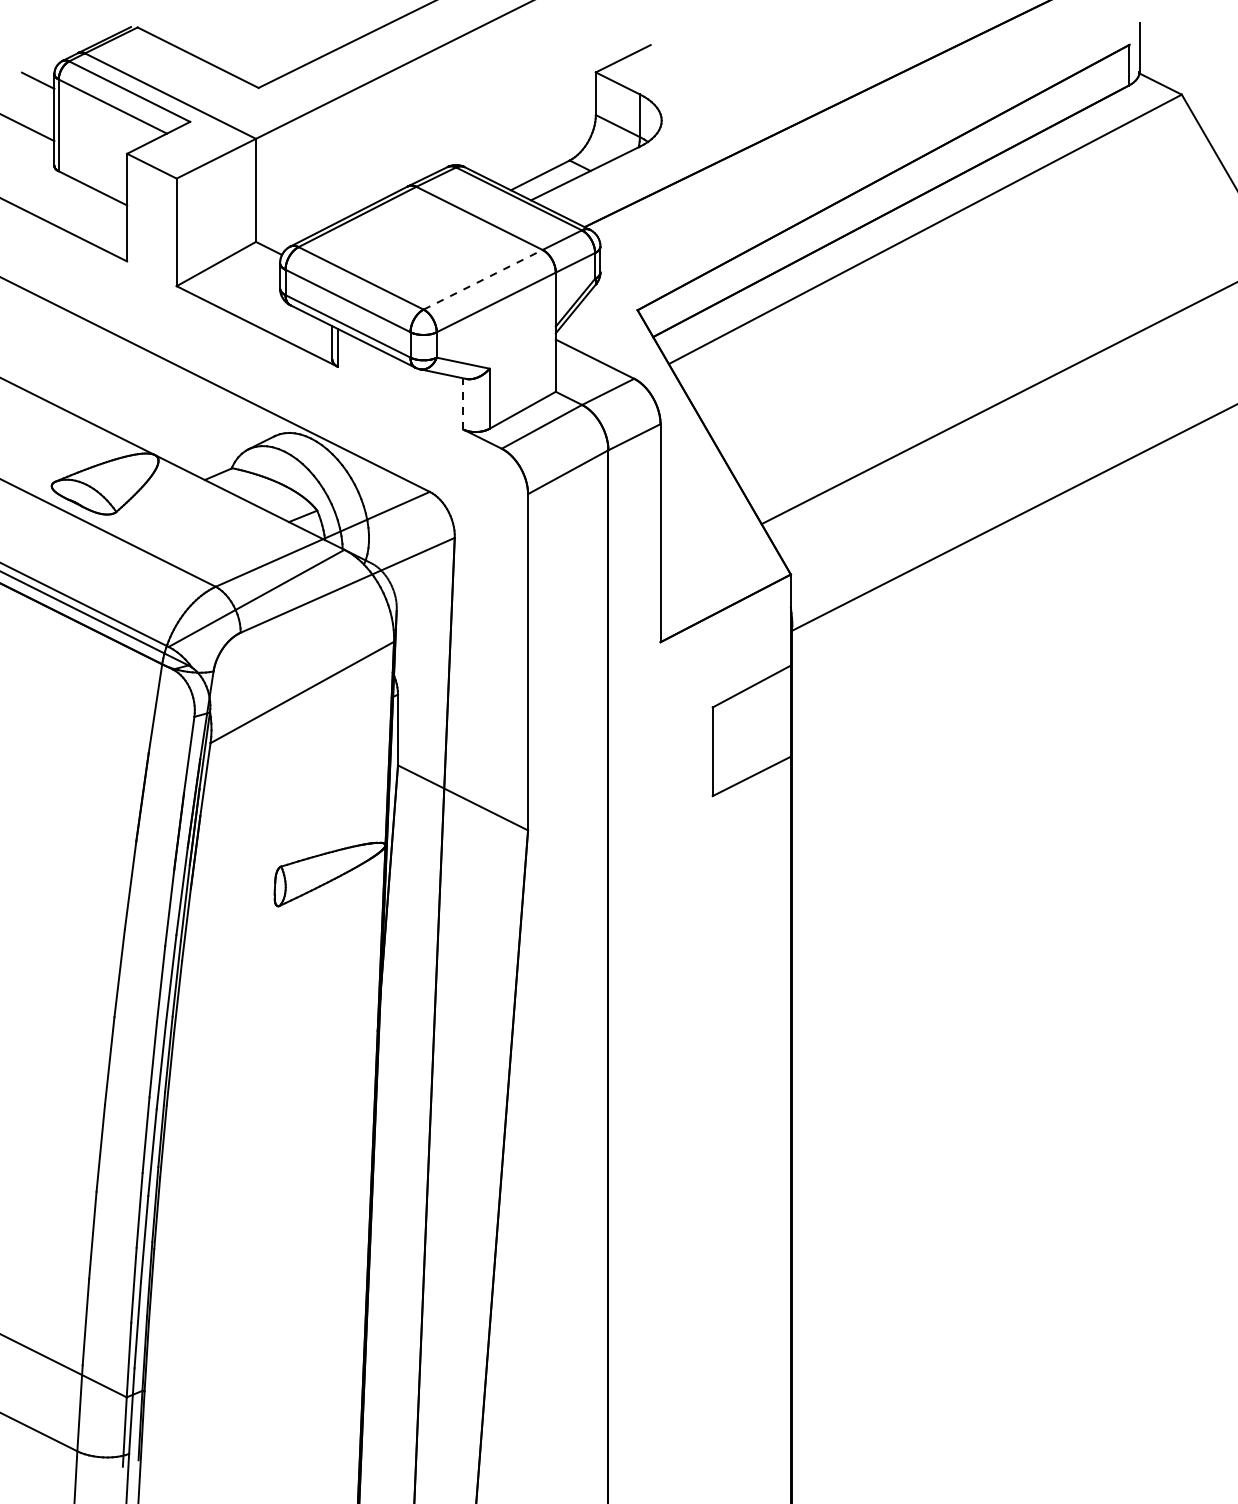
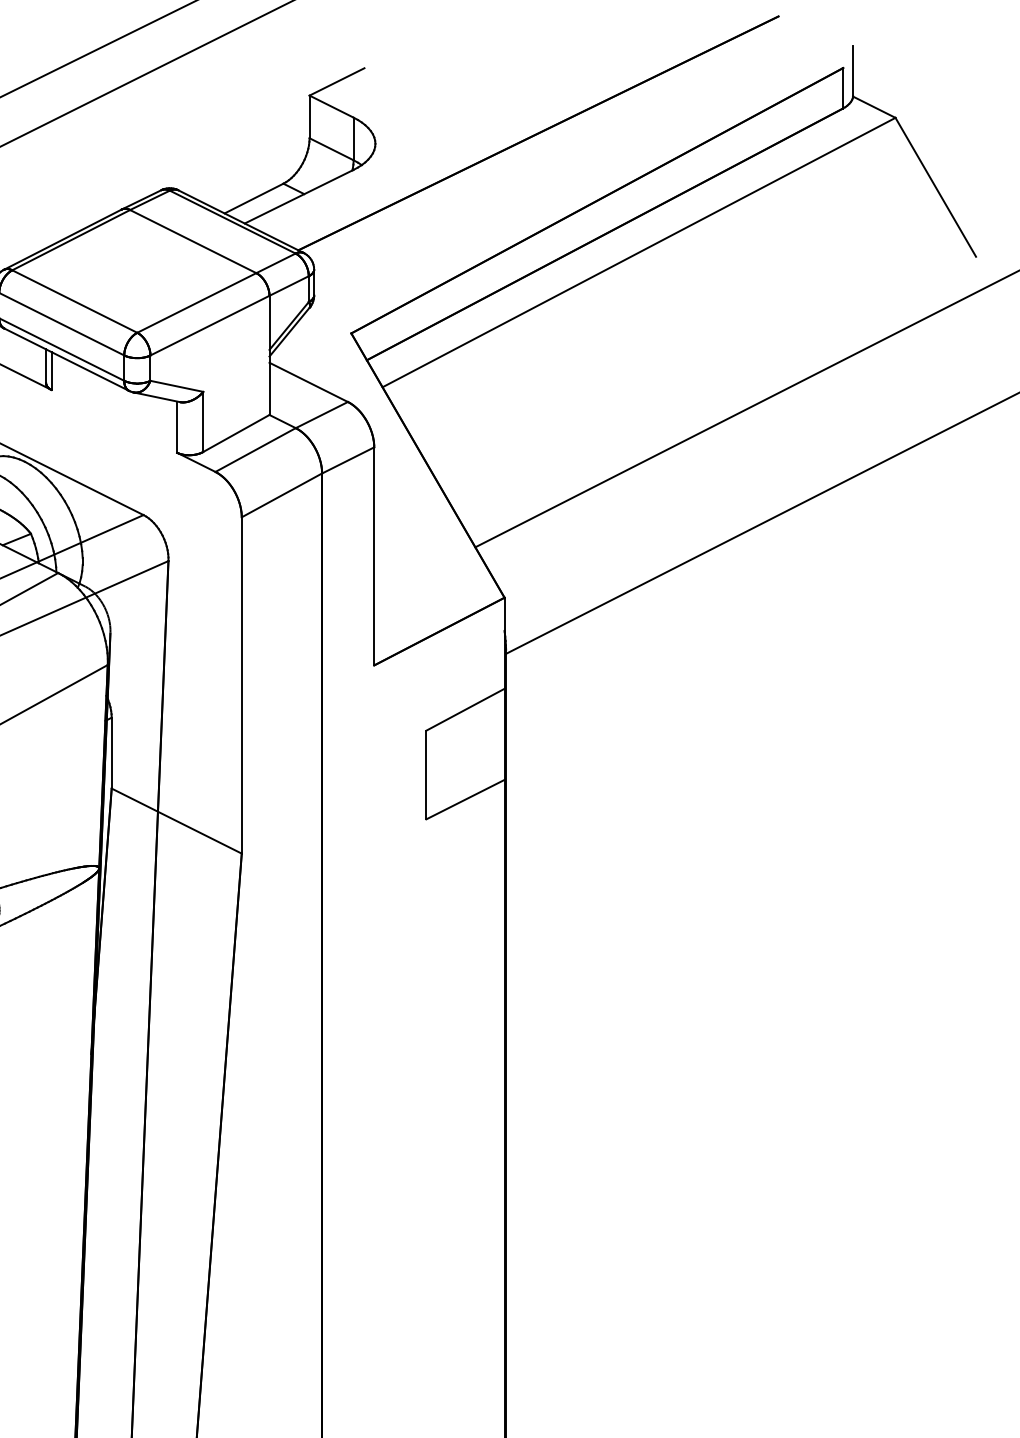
line: (483, 279) -> (197, 302), dashed -> solid
line: (463, 403) -> (177, 426), dashed -> solid

